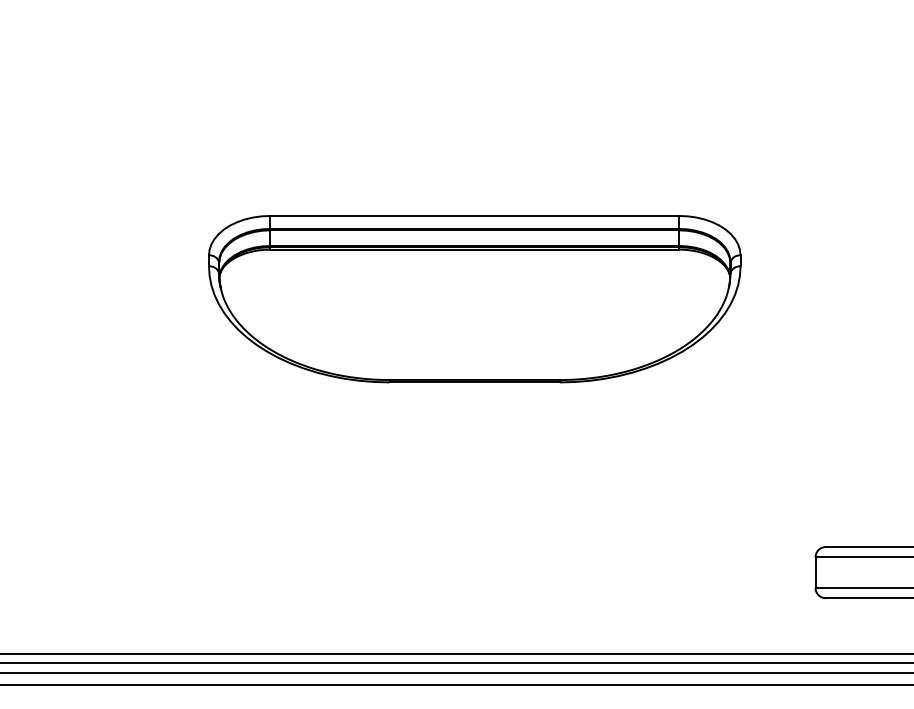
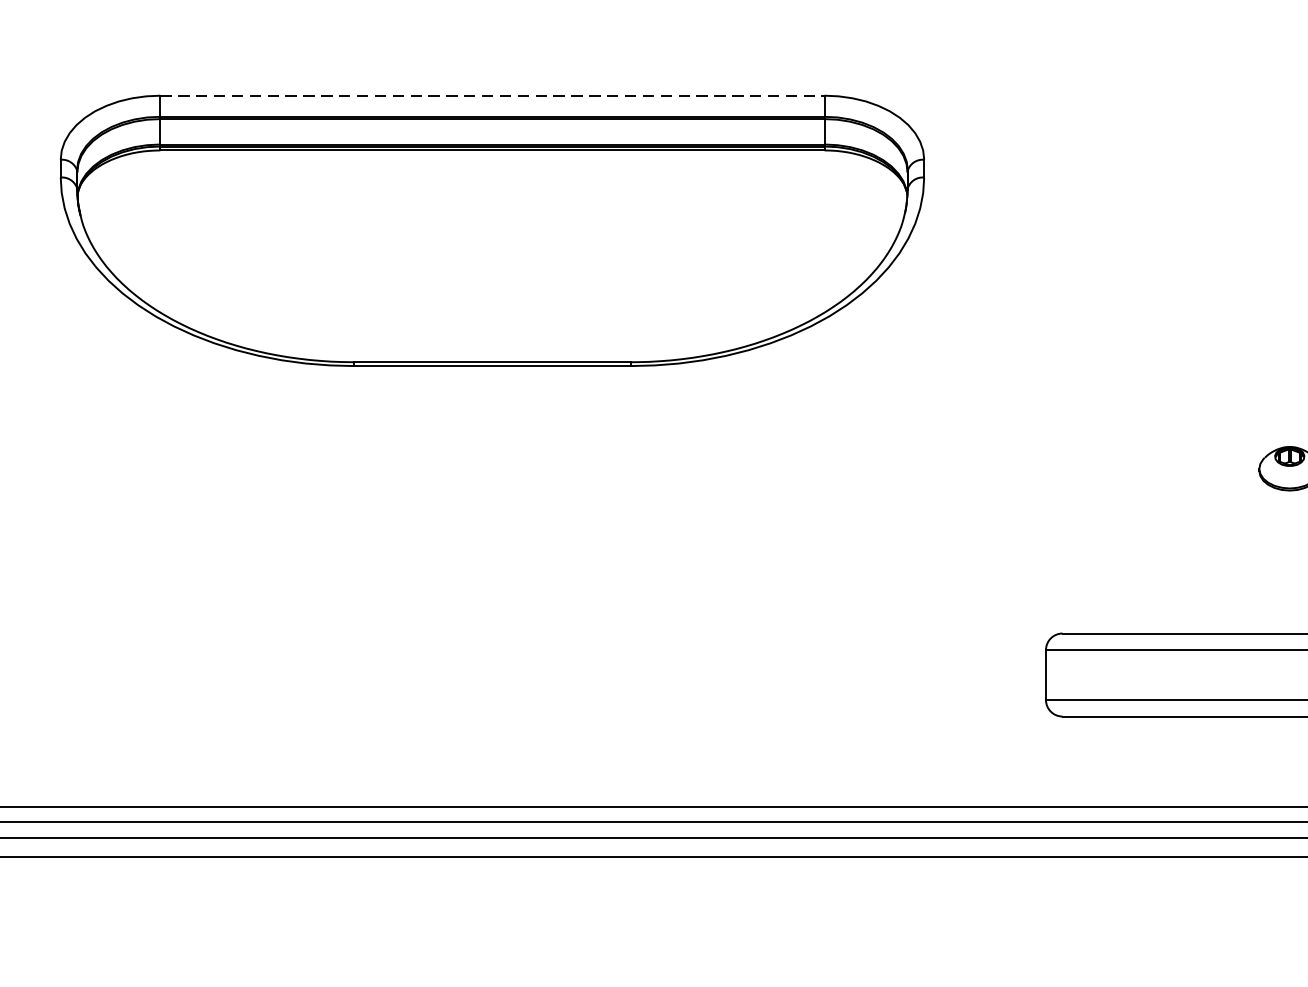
line: (475, 215) -> (493, 94), solid -> dashed

